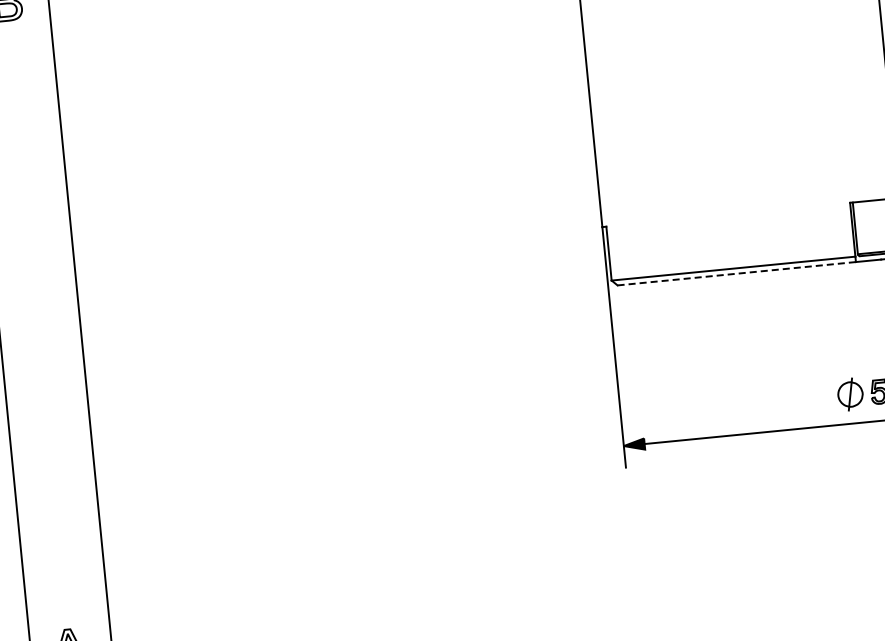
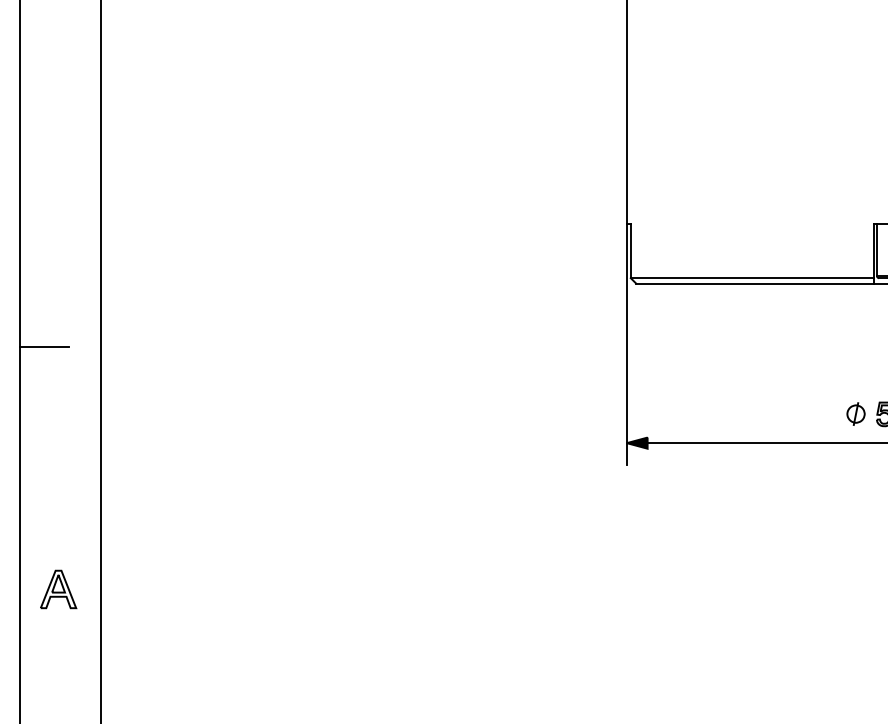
line: (736, 273) -> (755, 283), dashed -> solid
part: (849, 393) -> (855, 413), size x0.71
line: (31, 407) -> (44, 347), added

